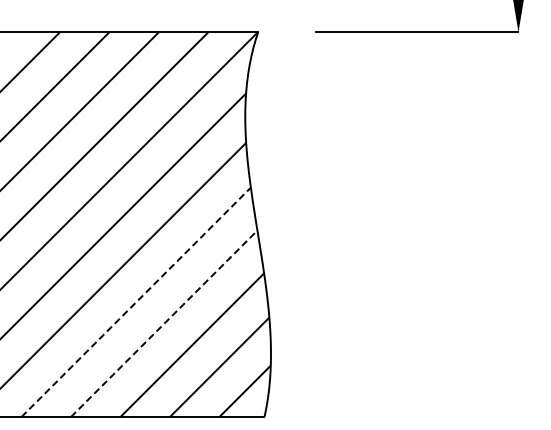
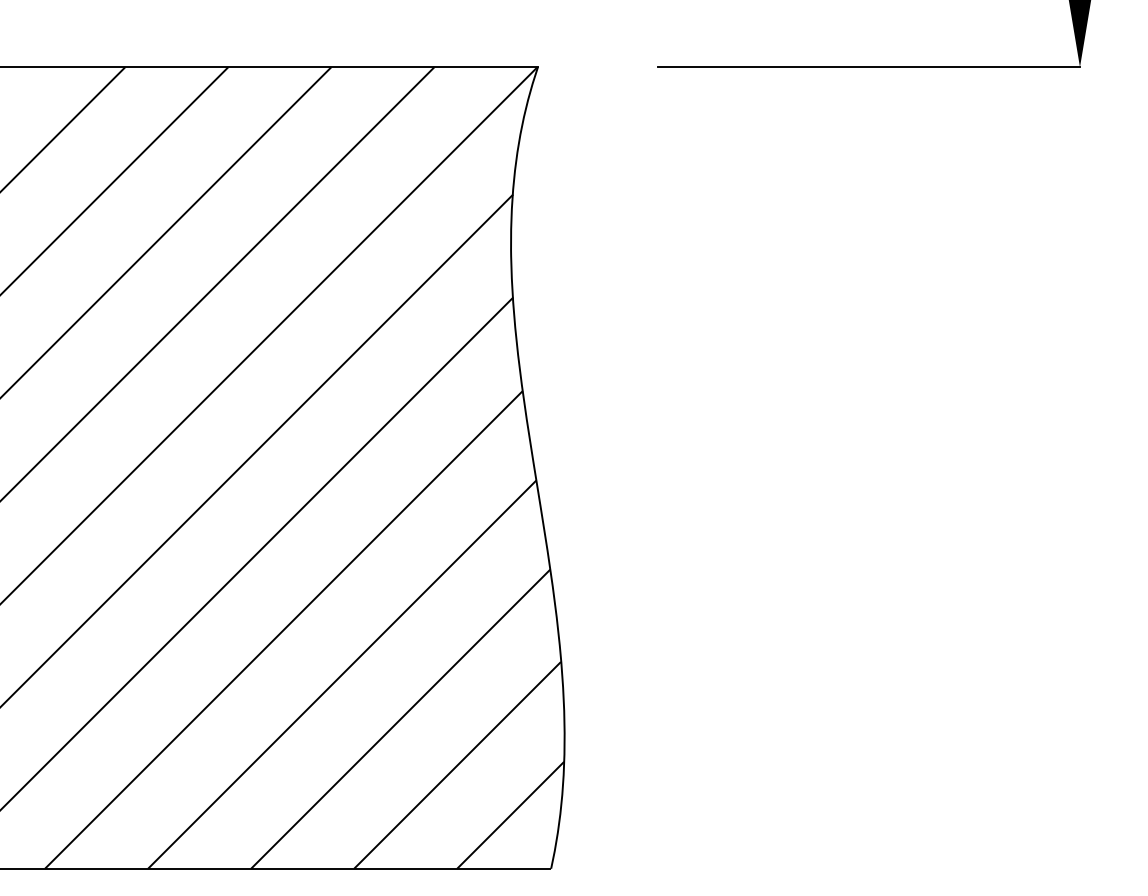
line: (136, 301) -> (284, 628), dashed -> solid
line: (164, 323) -> (342, 673), dashed -> solid

